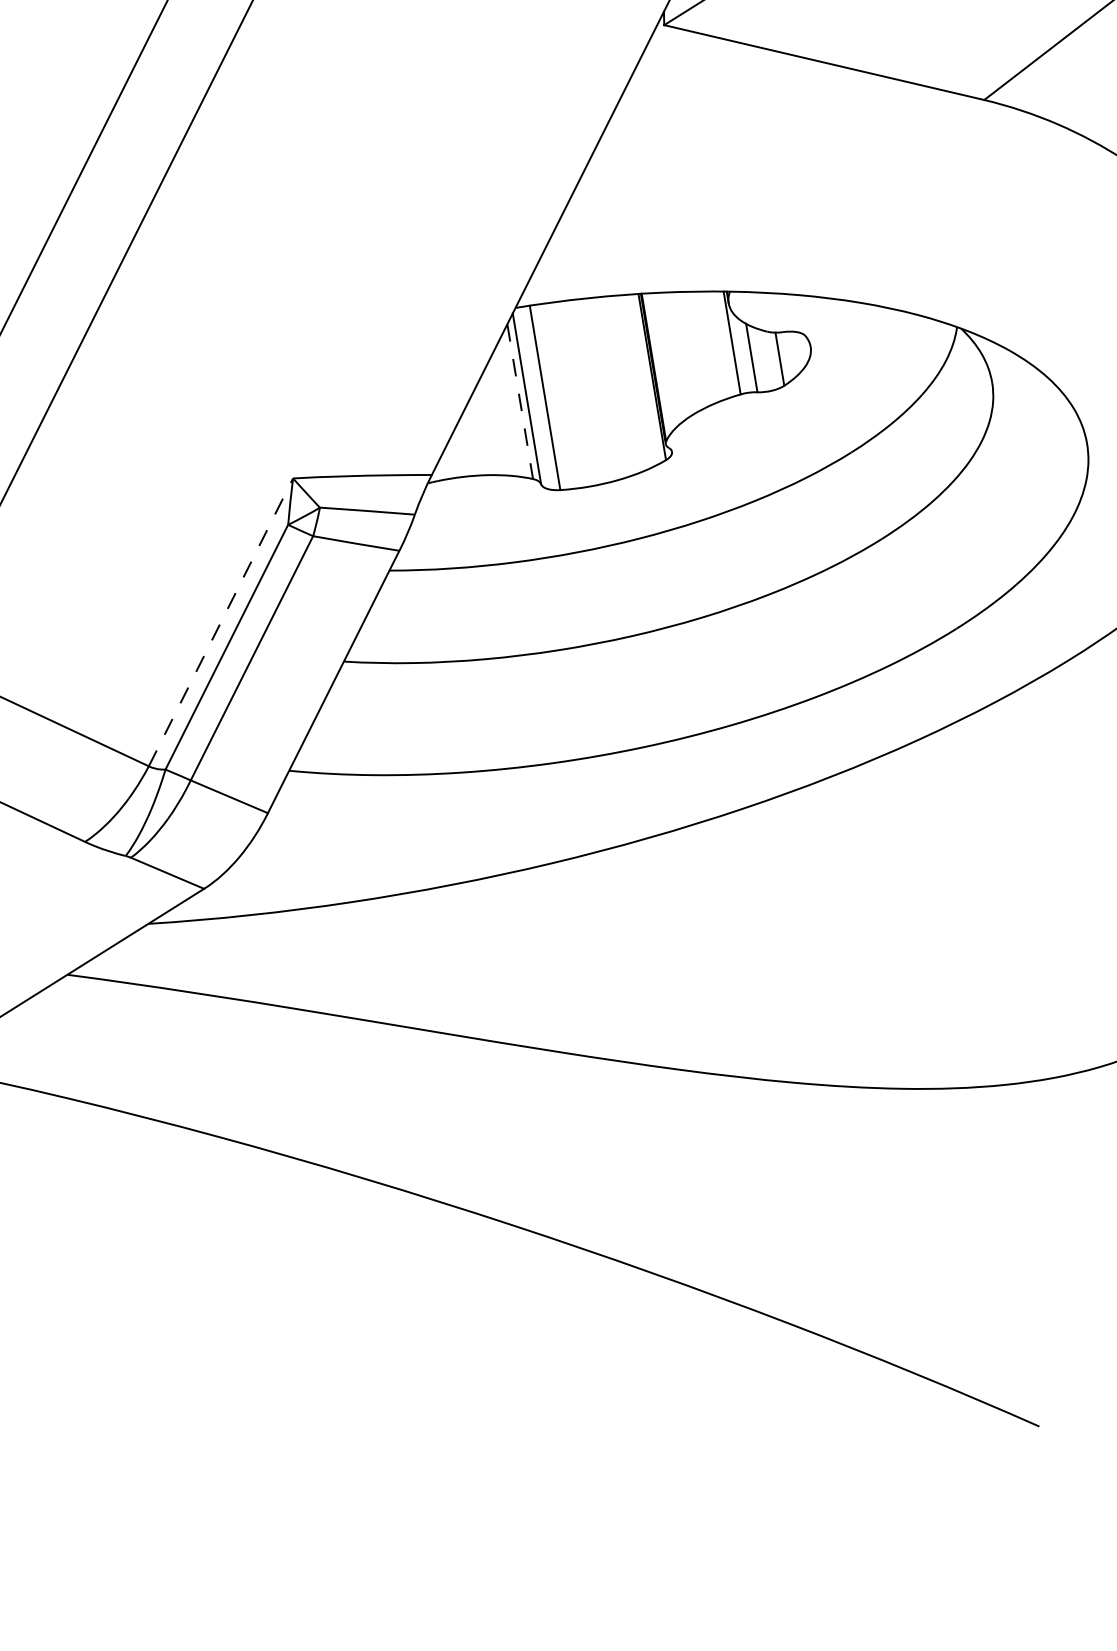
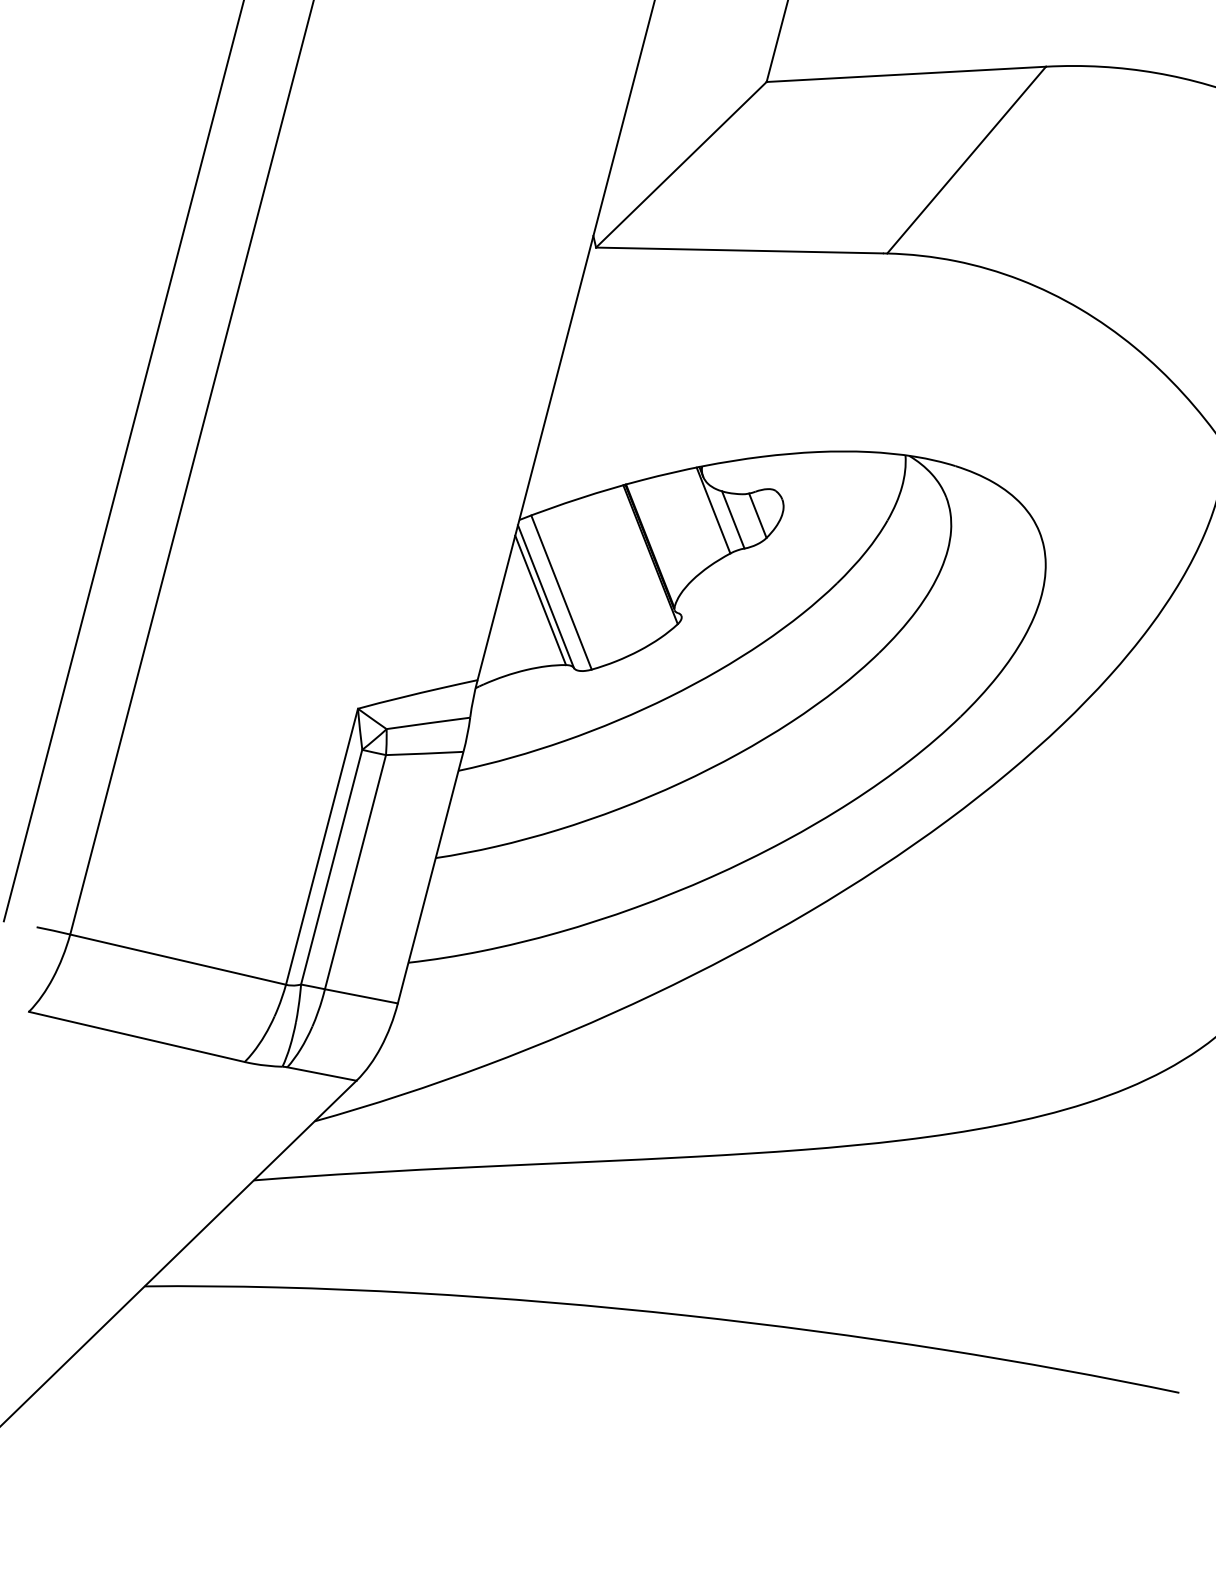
line: (520, 401) -> (540, 600), dashed -> solid
line: (221, 622) -> (322, 846), dashed -> solid

